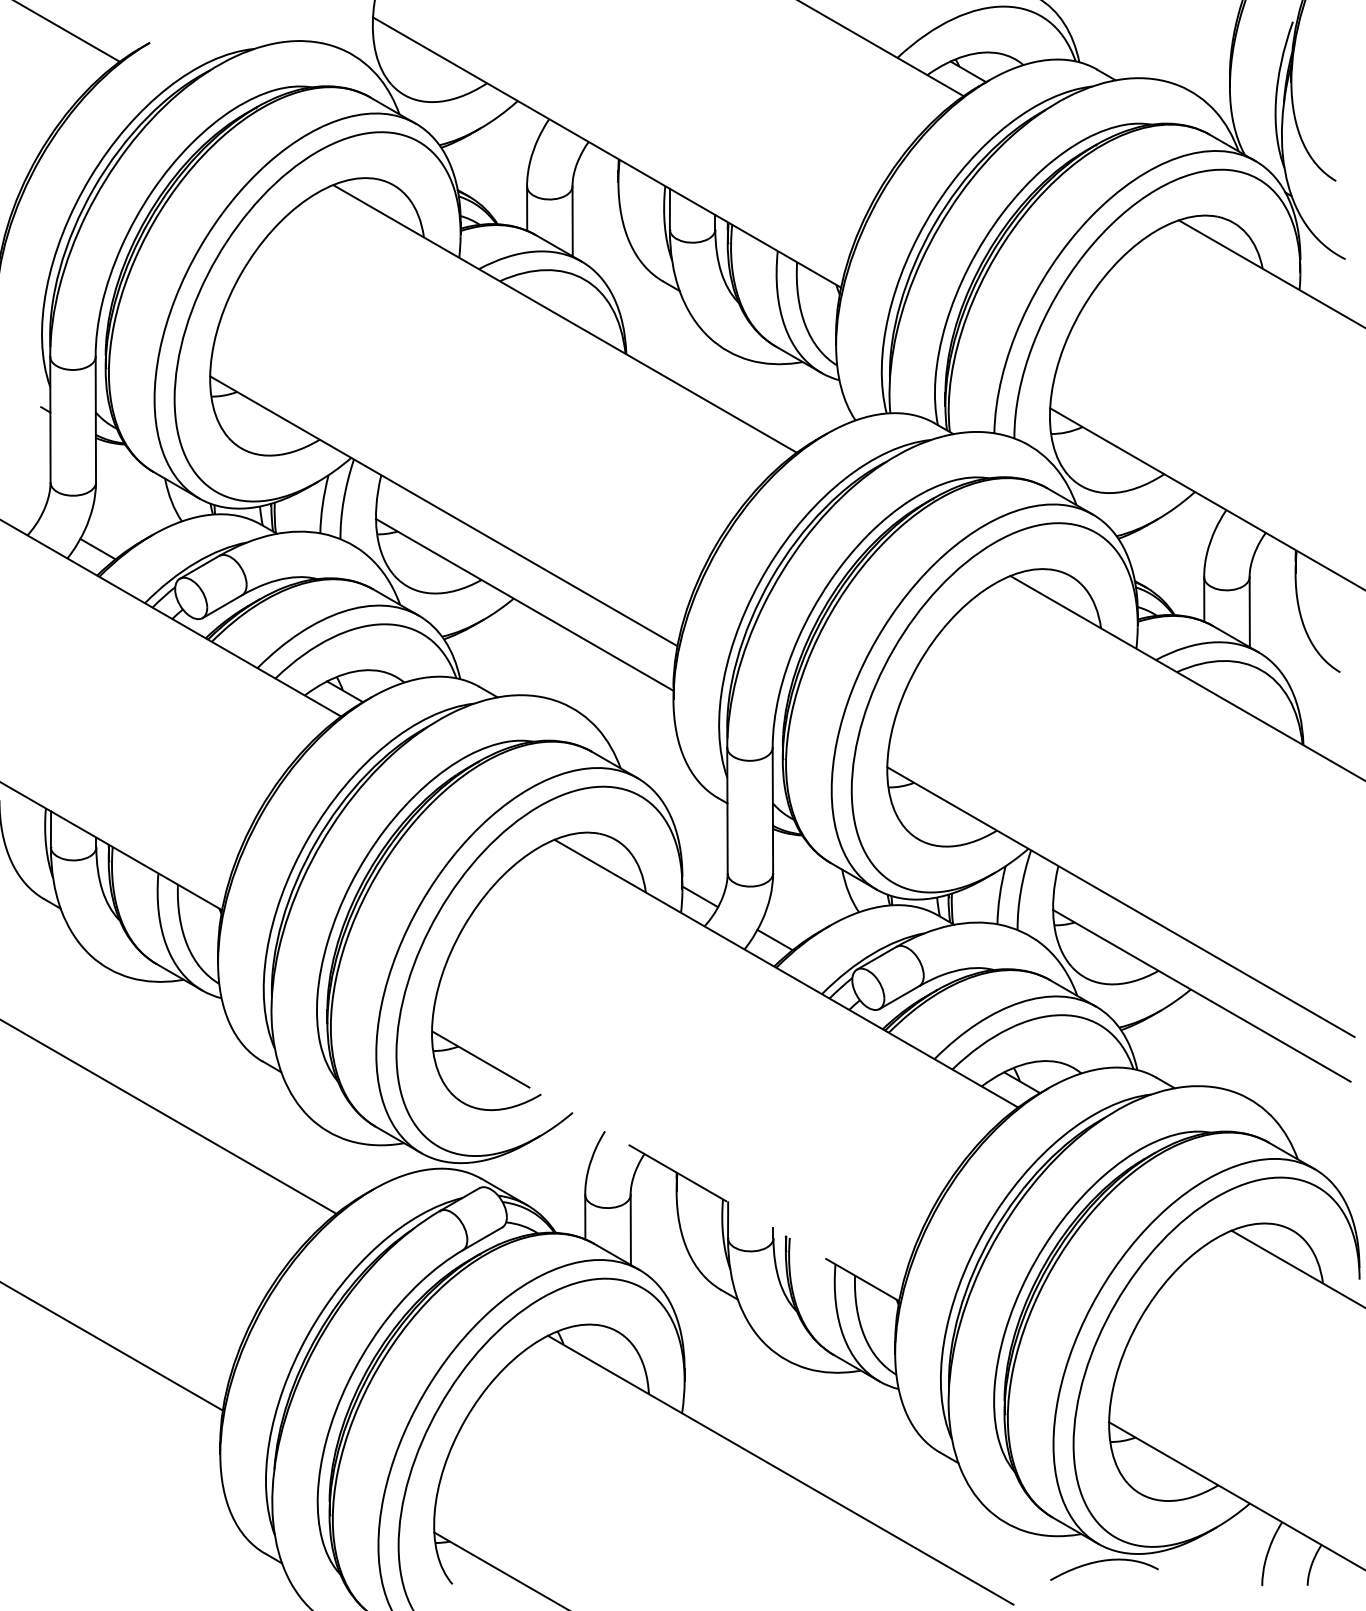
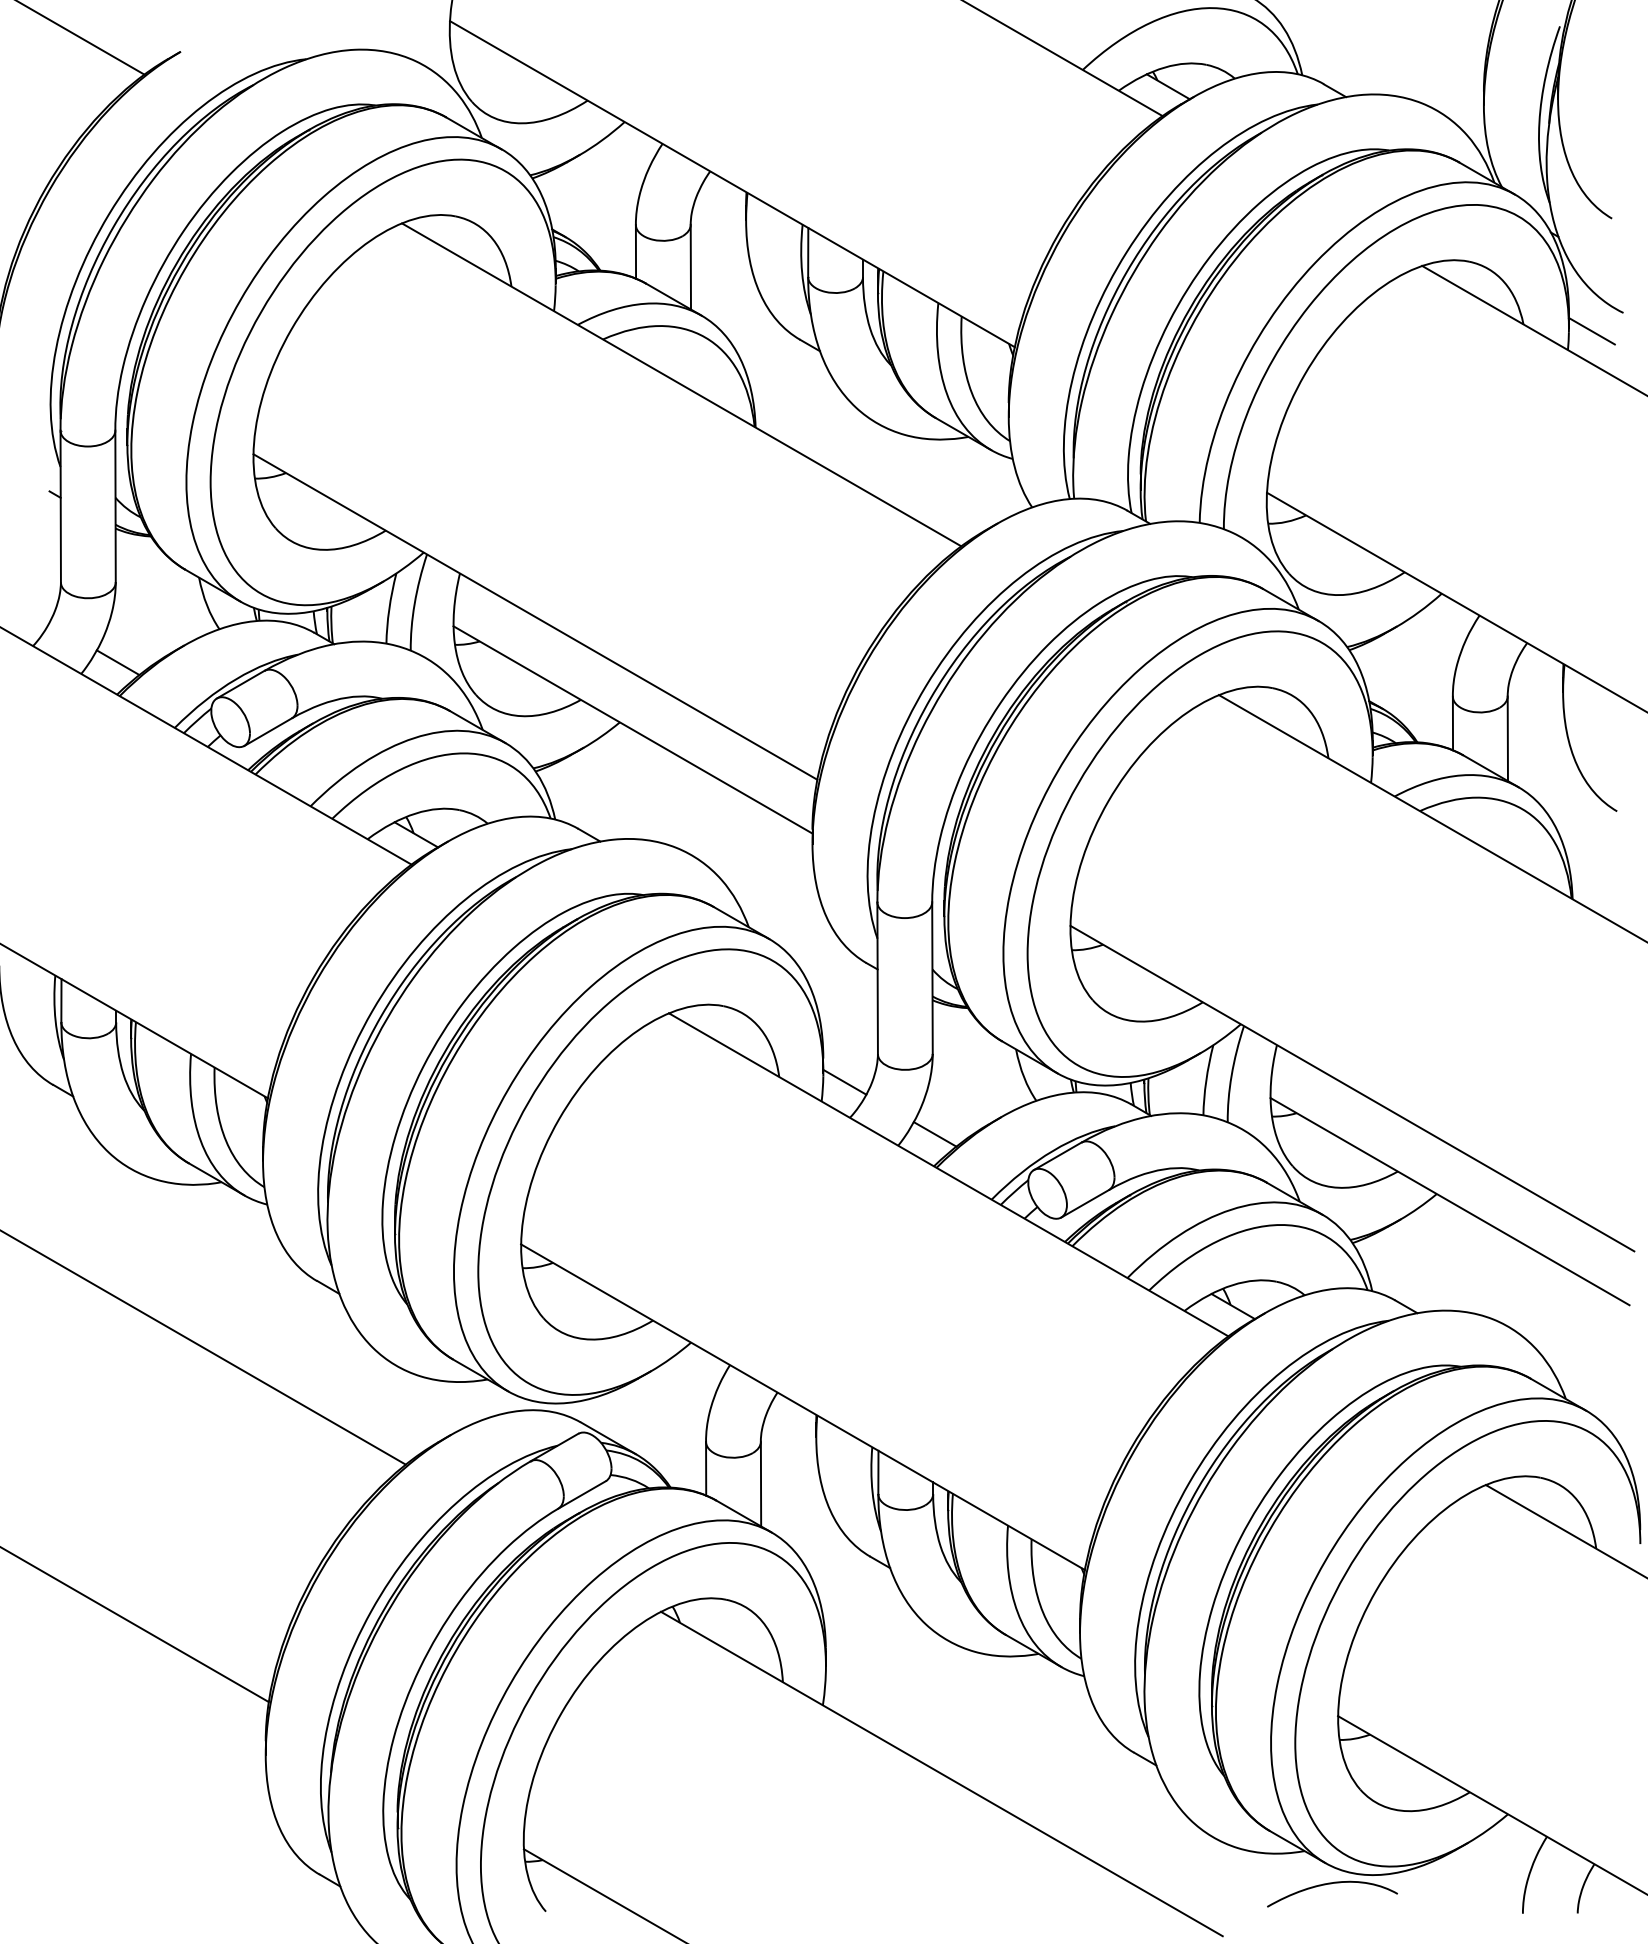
line: (1319, 274) -> (1591, 331), added
line: (665, 1166) -> (802, 1407), dashed -> solid

